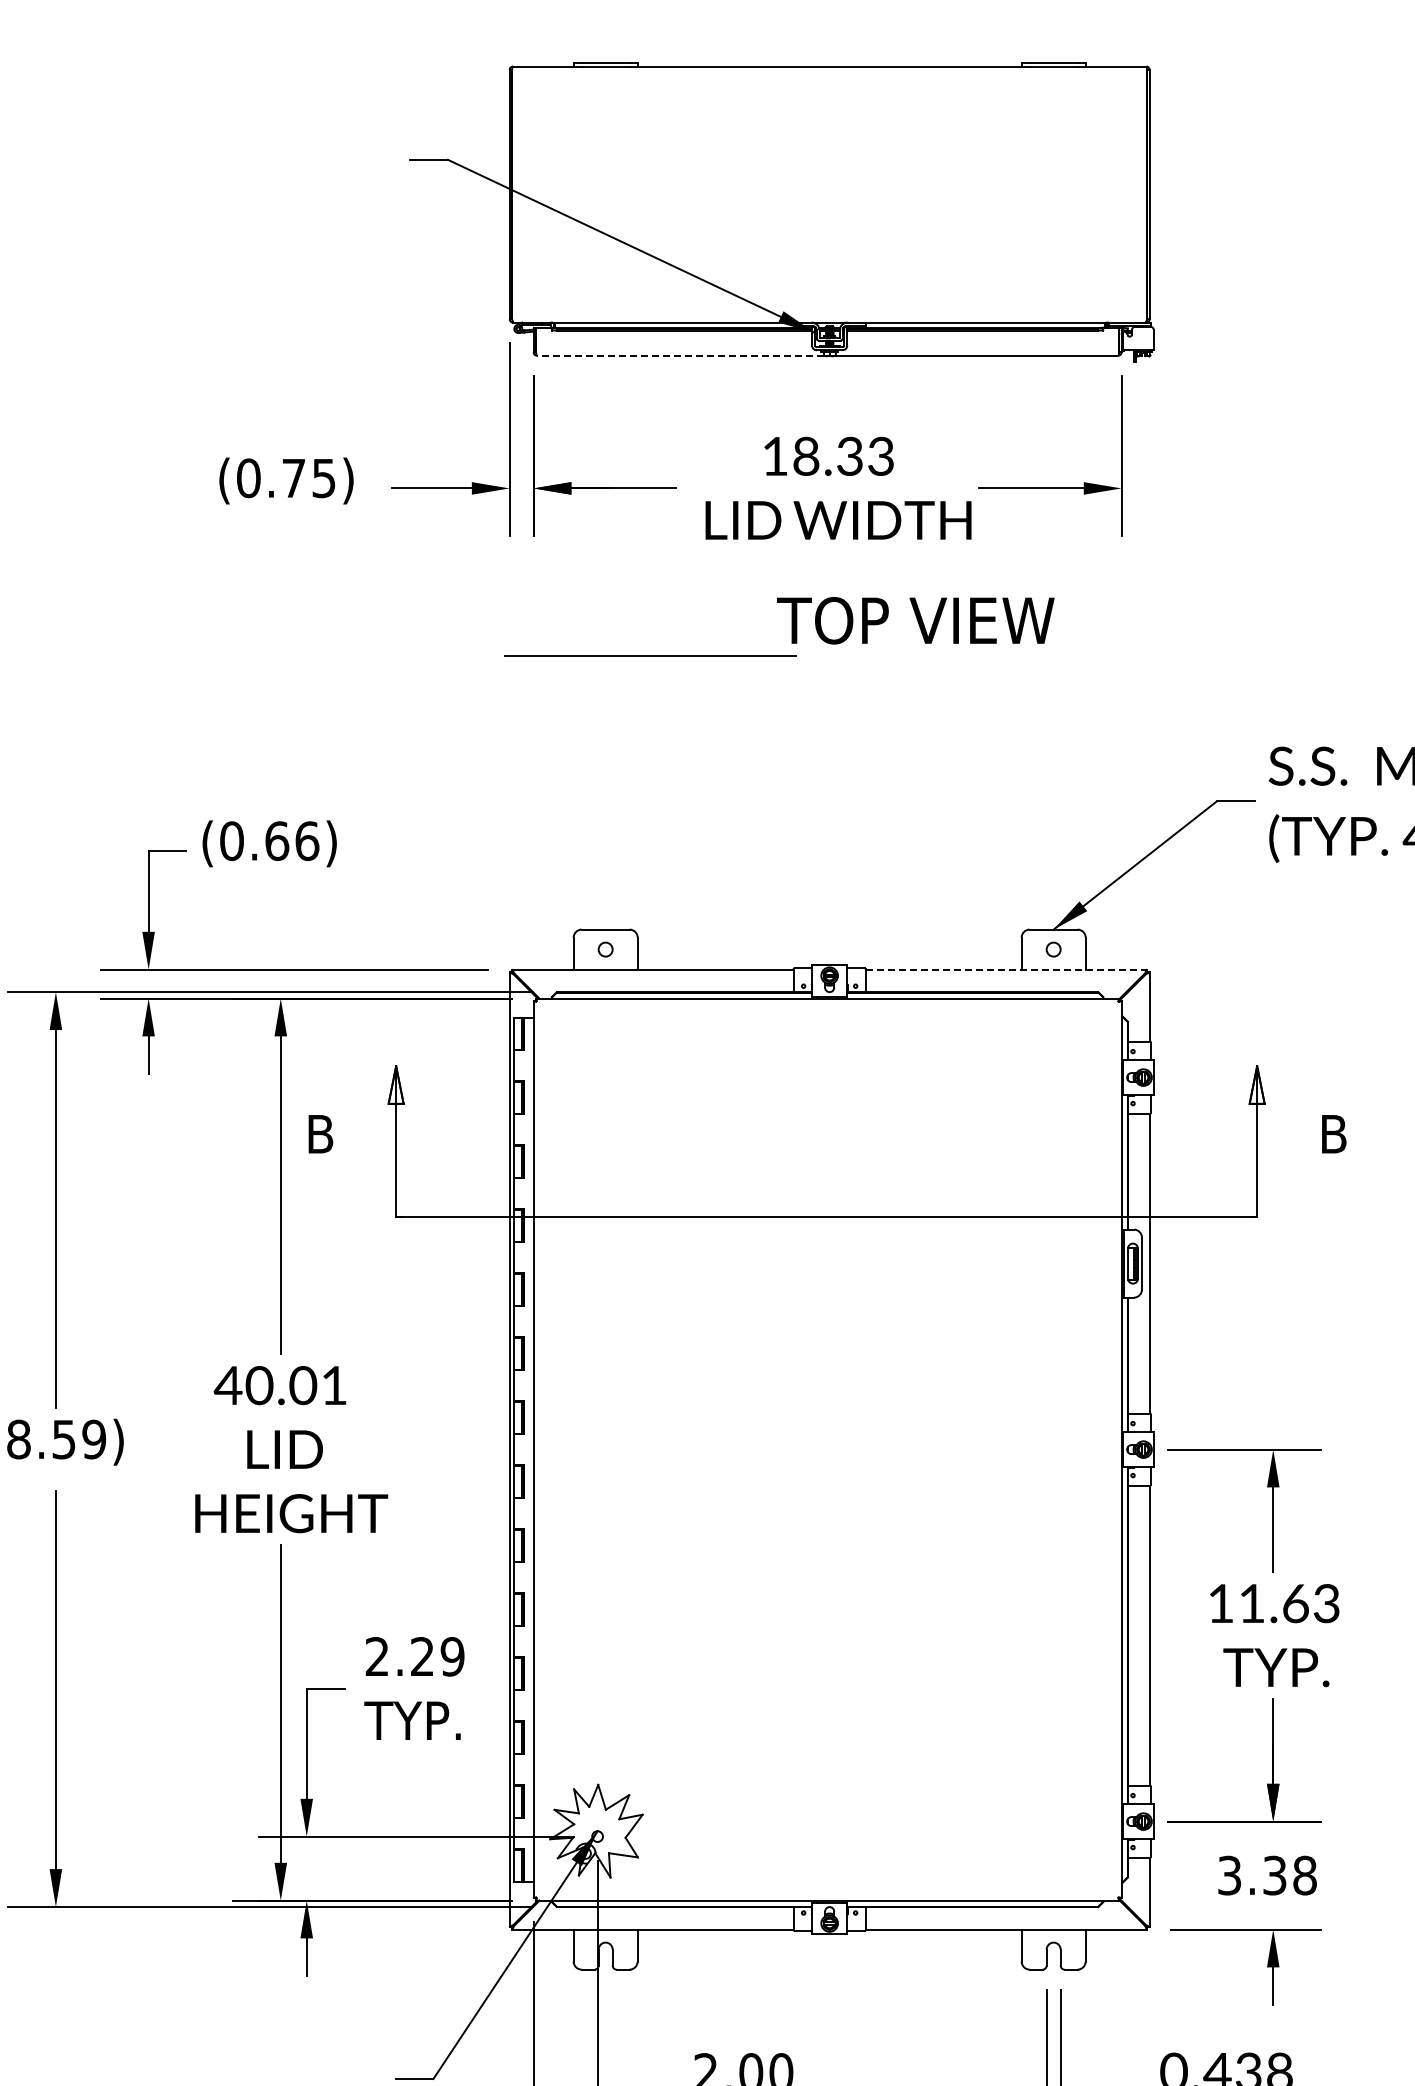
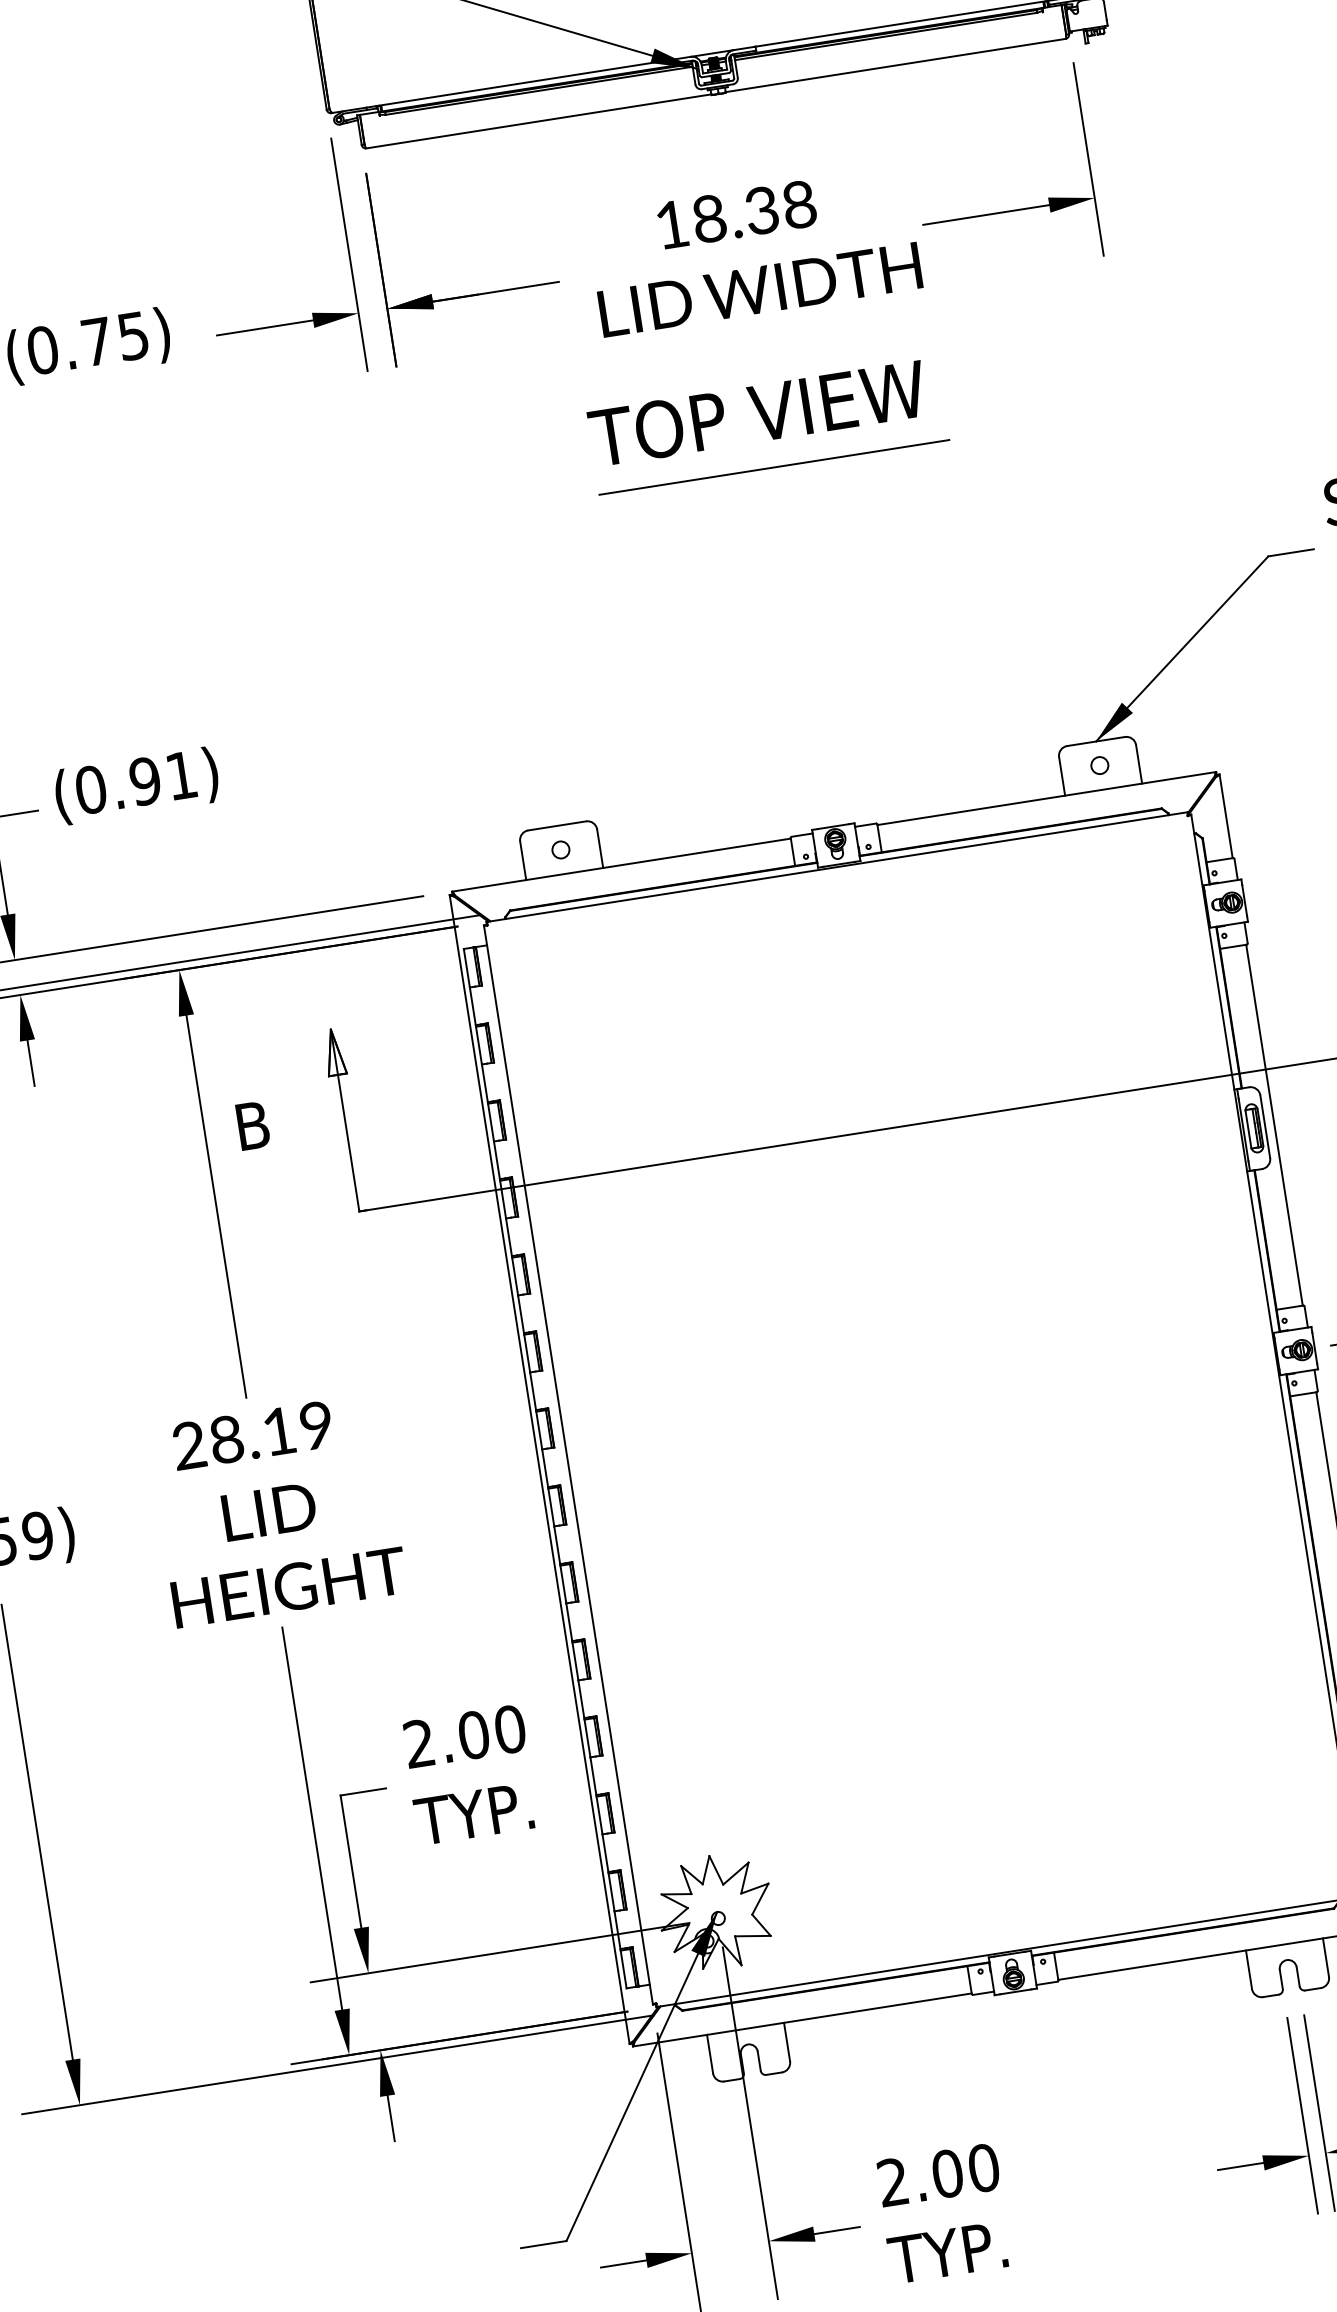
line: (679, 355) -> (537, 121), dashed -> solid
text: (881, 456) -> (799, 204), 18.33 -> 18.38
text: (915, 620) -> (757, 413), moved
line: (650, 655) -> (774, 466), moved
text: (292, 840) -> (163, 777), (0.66) -> (0.91)
line: (1006, 969) -> (1046, 798), dashed -> solid
text: (279, 1385) -> (250, 1435), 40.01 -> 28.19
text: (437, 1656) -> (491, 1731), 2.29 -> 2.00

